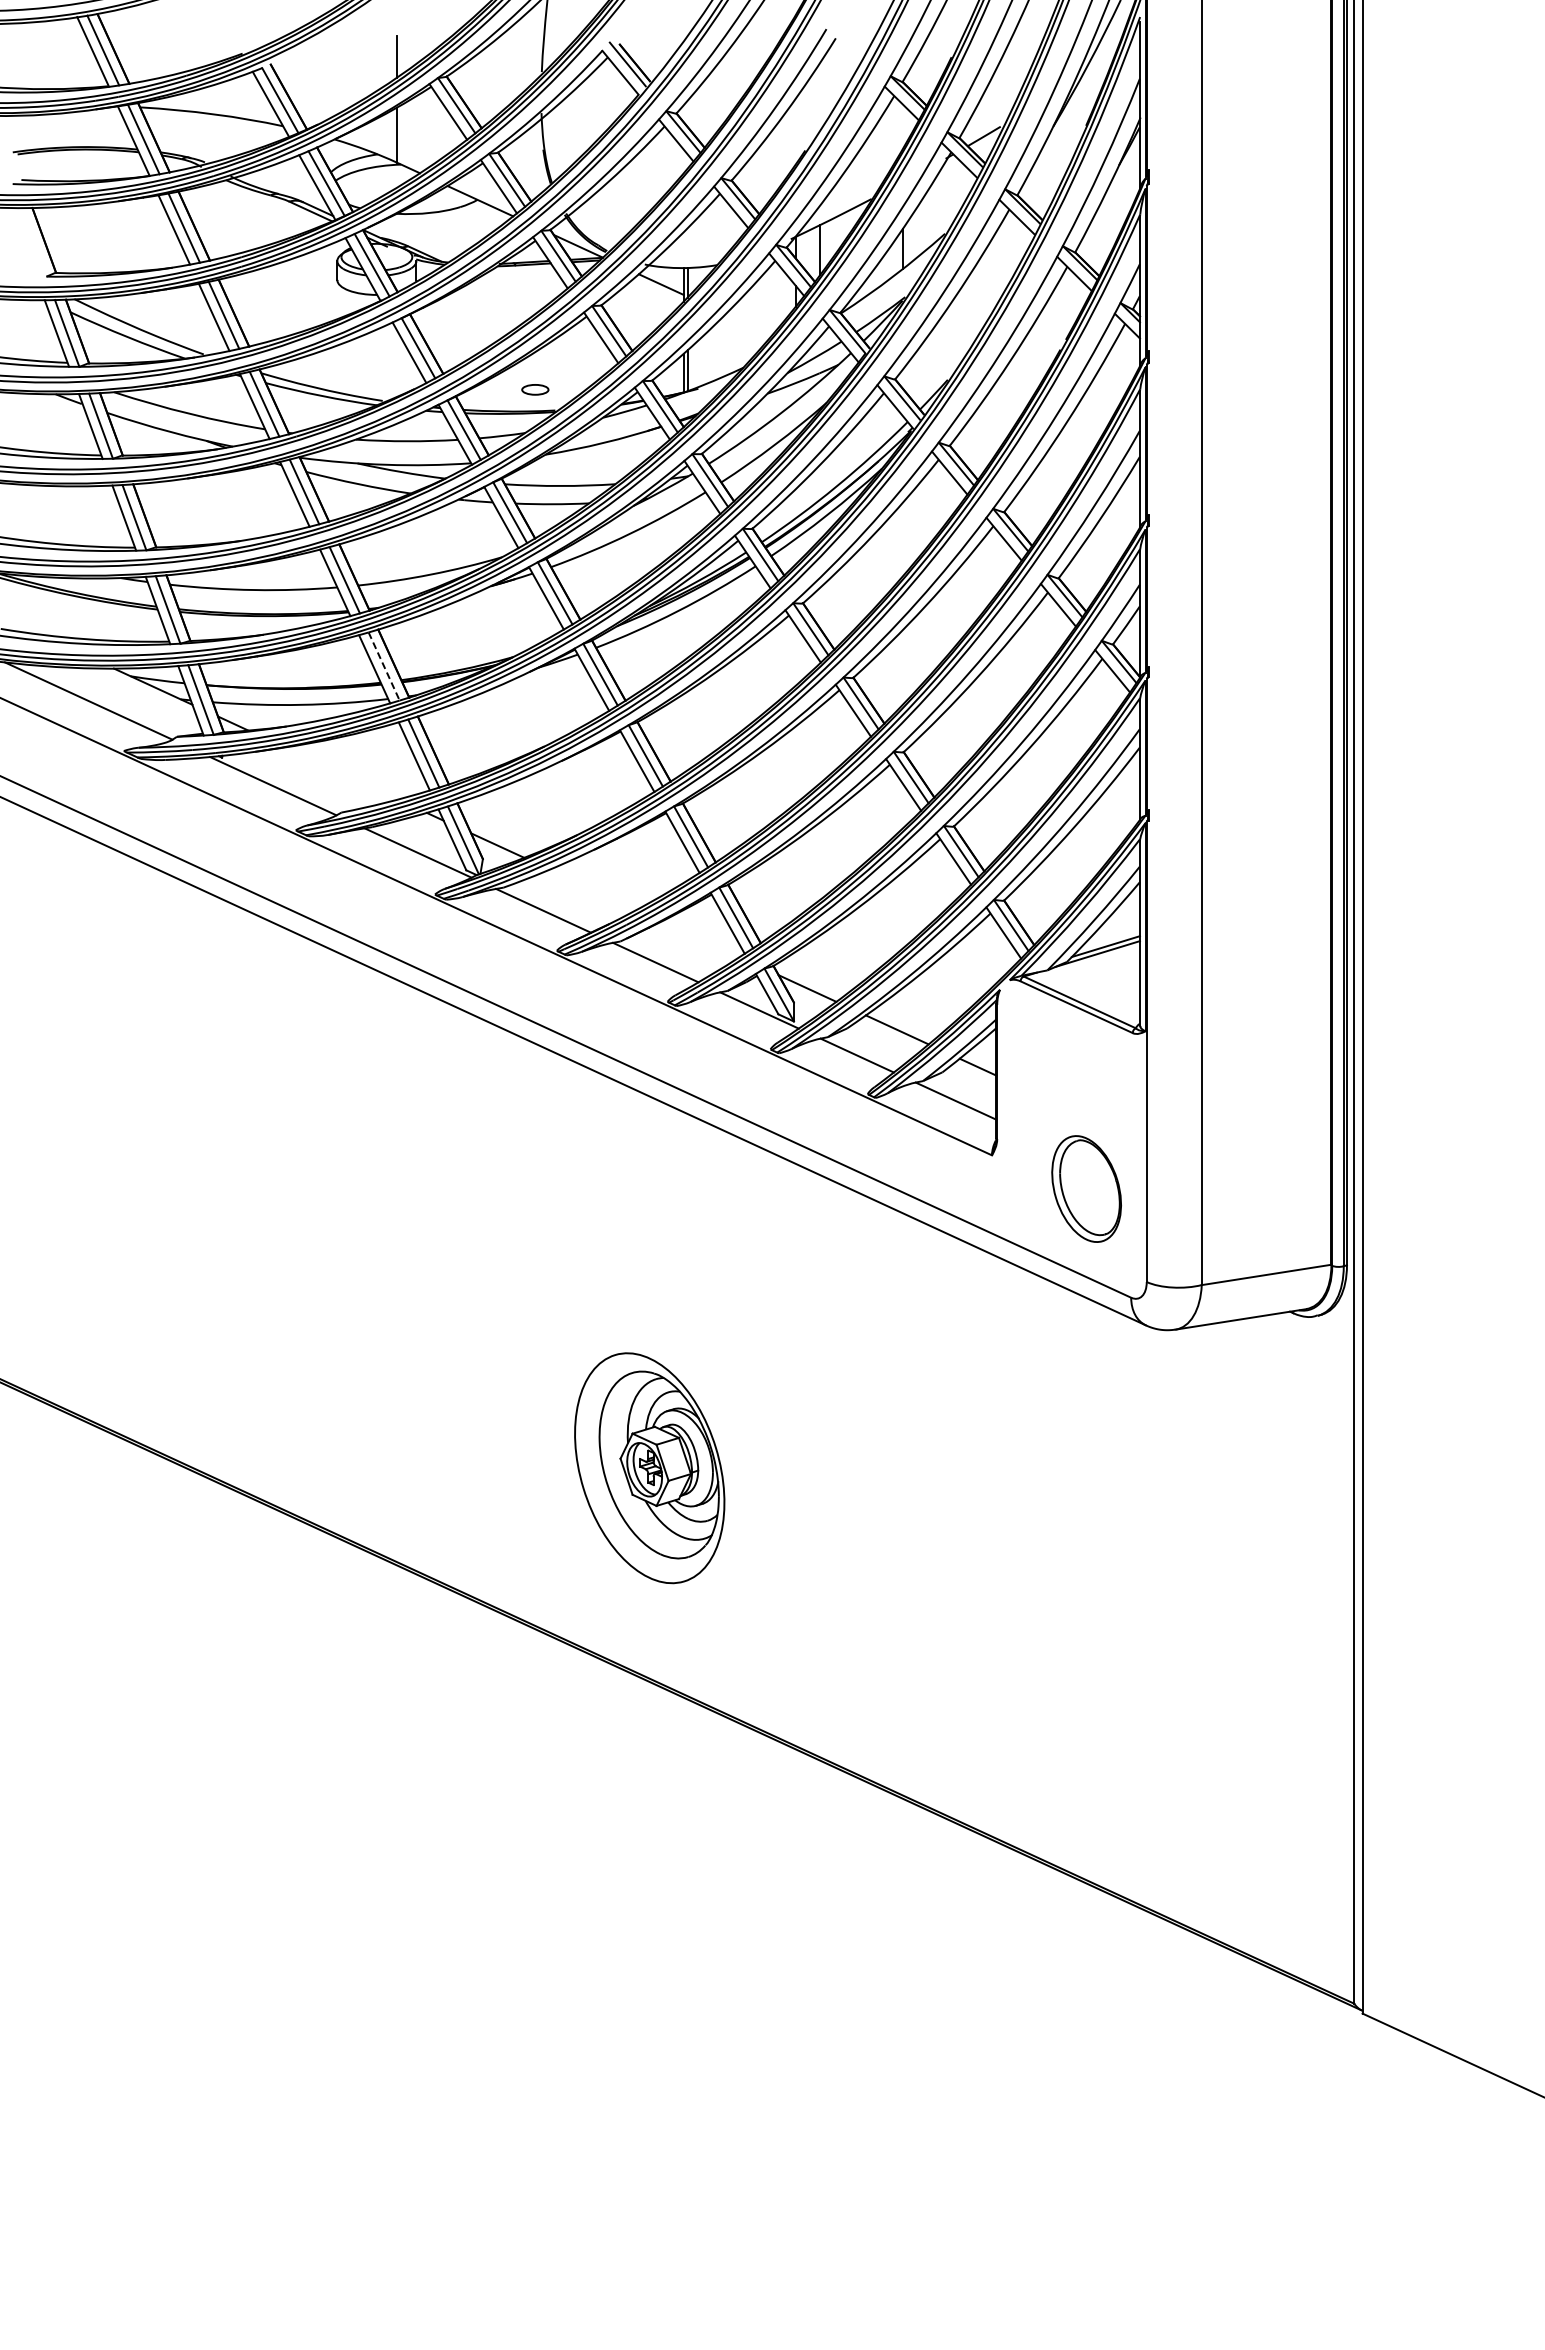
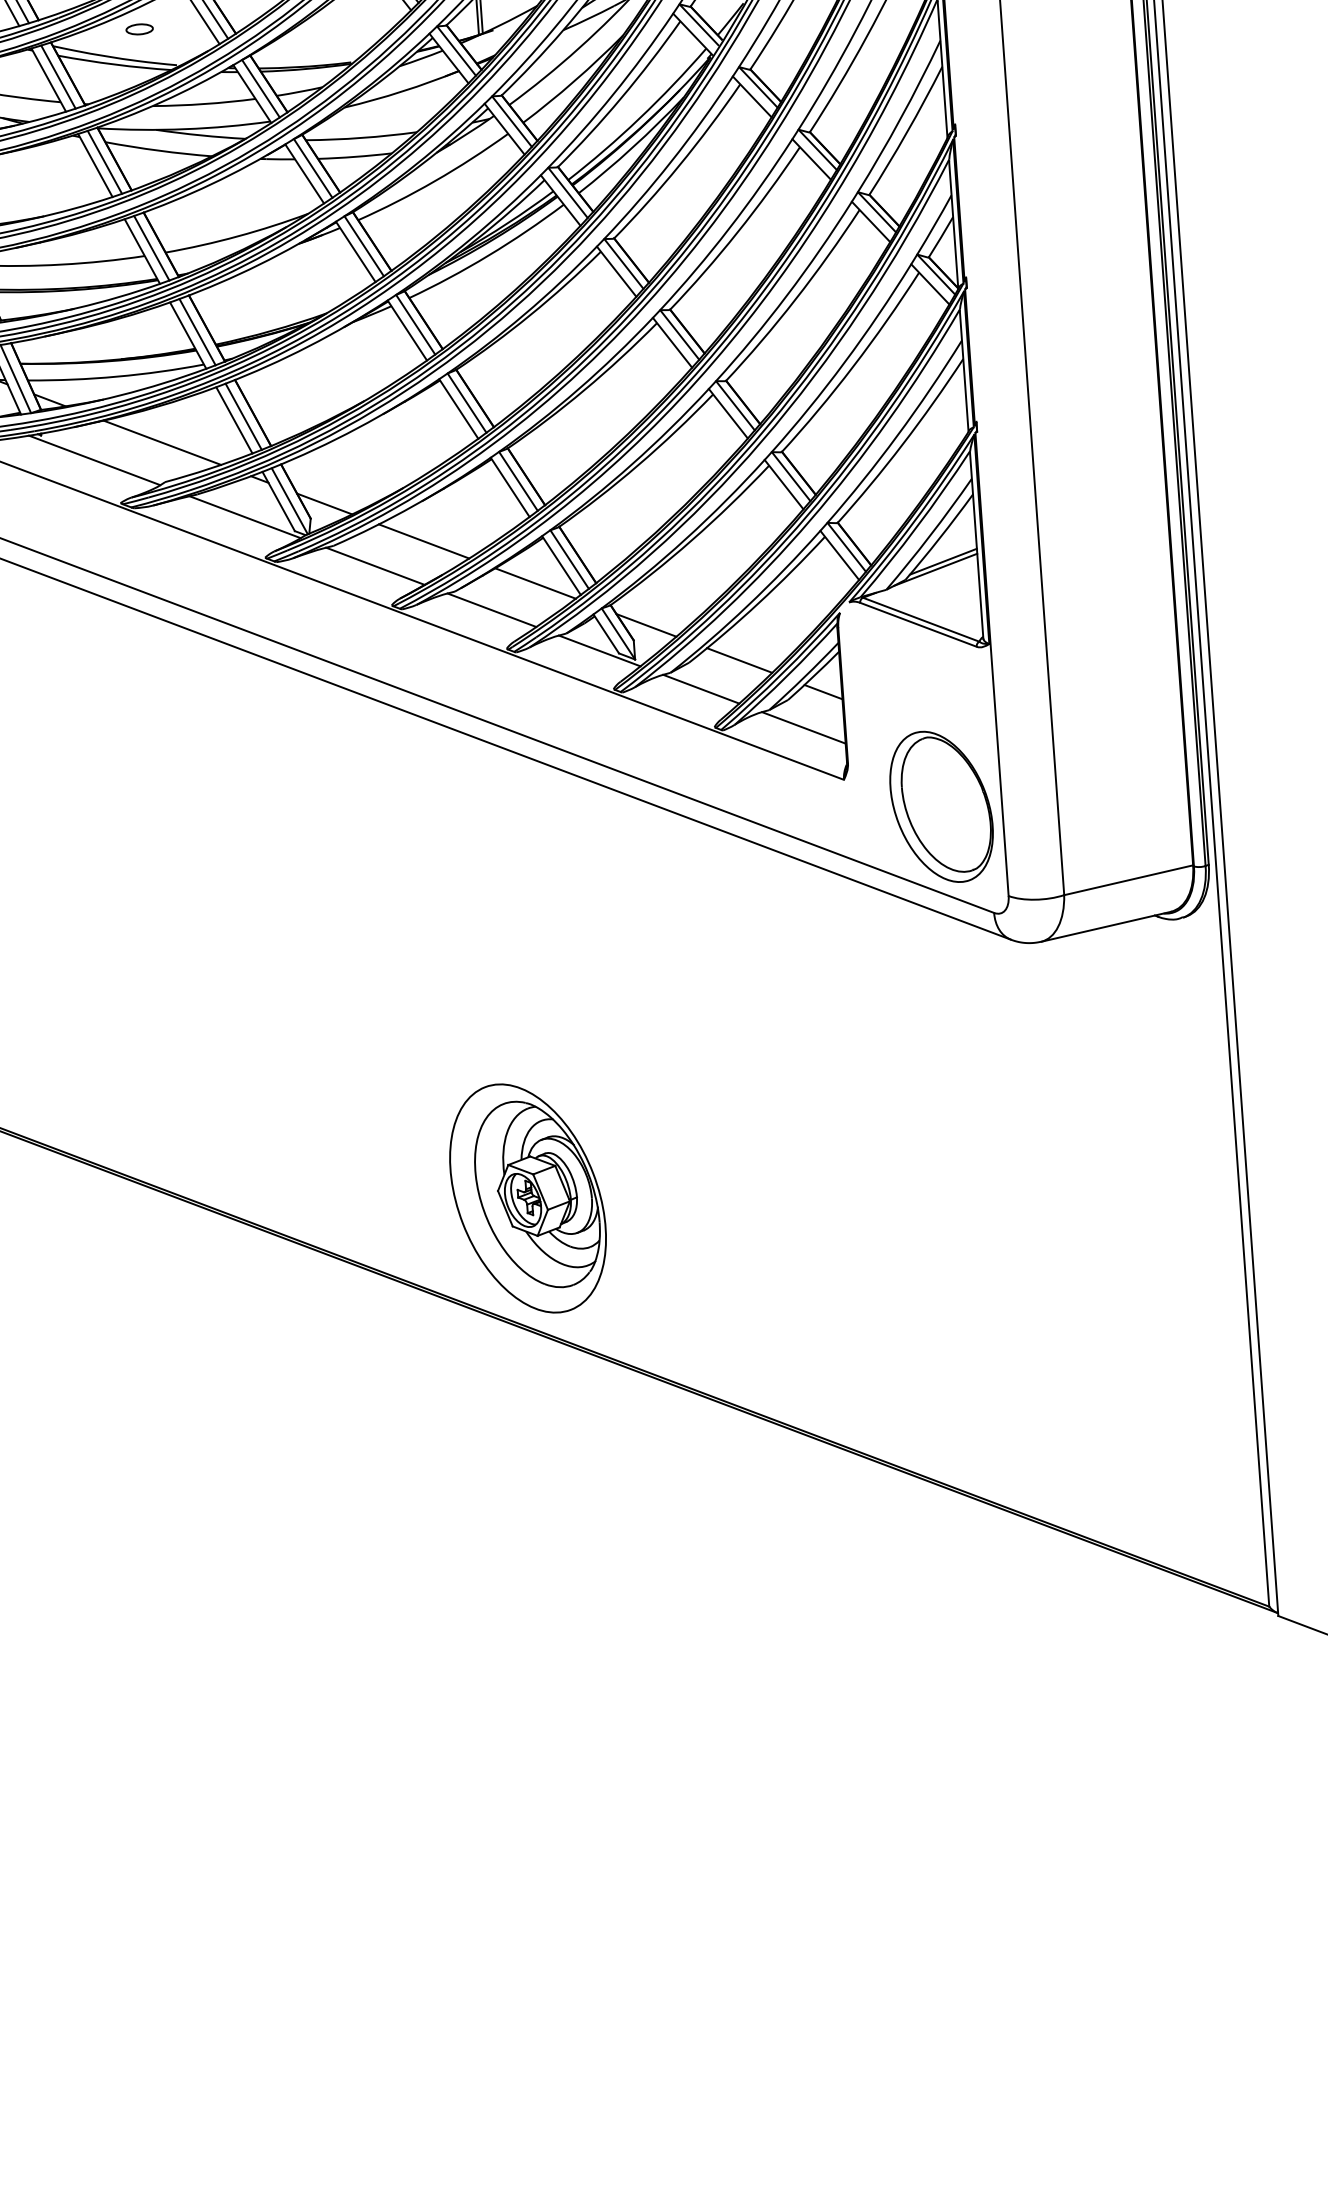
part: (535, 389) -> (139, 29), moved
line: (384, 667) -> (197, 333), dashed -> solid
line: (341, 773) -> (162, 442), added
line: (593, 889) -> (424, 541), added
line: (700, 939) -> (535, 583), added
part: (1086, 1188) -> (941, 806), size x1.43
part: (649, 1468) -> (527, 1198), moved

